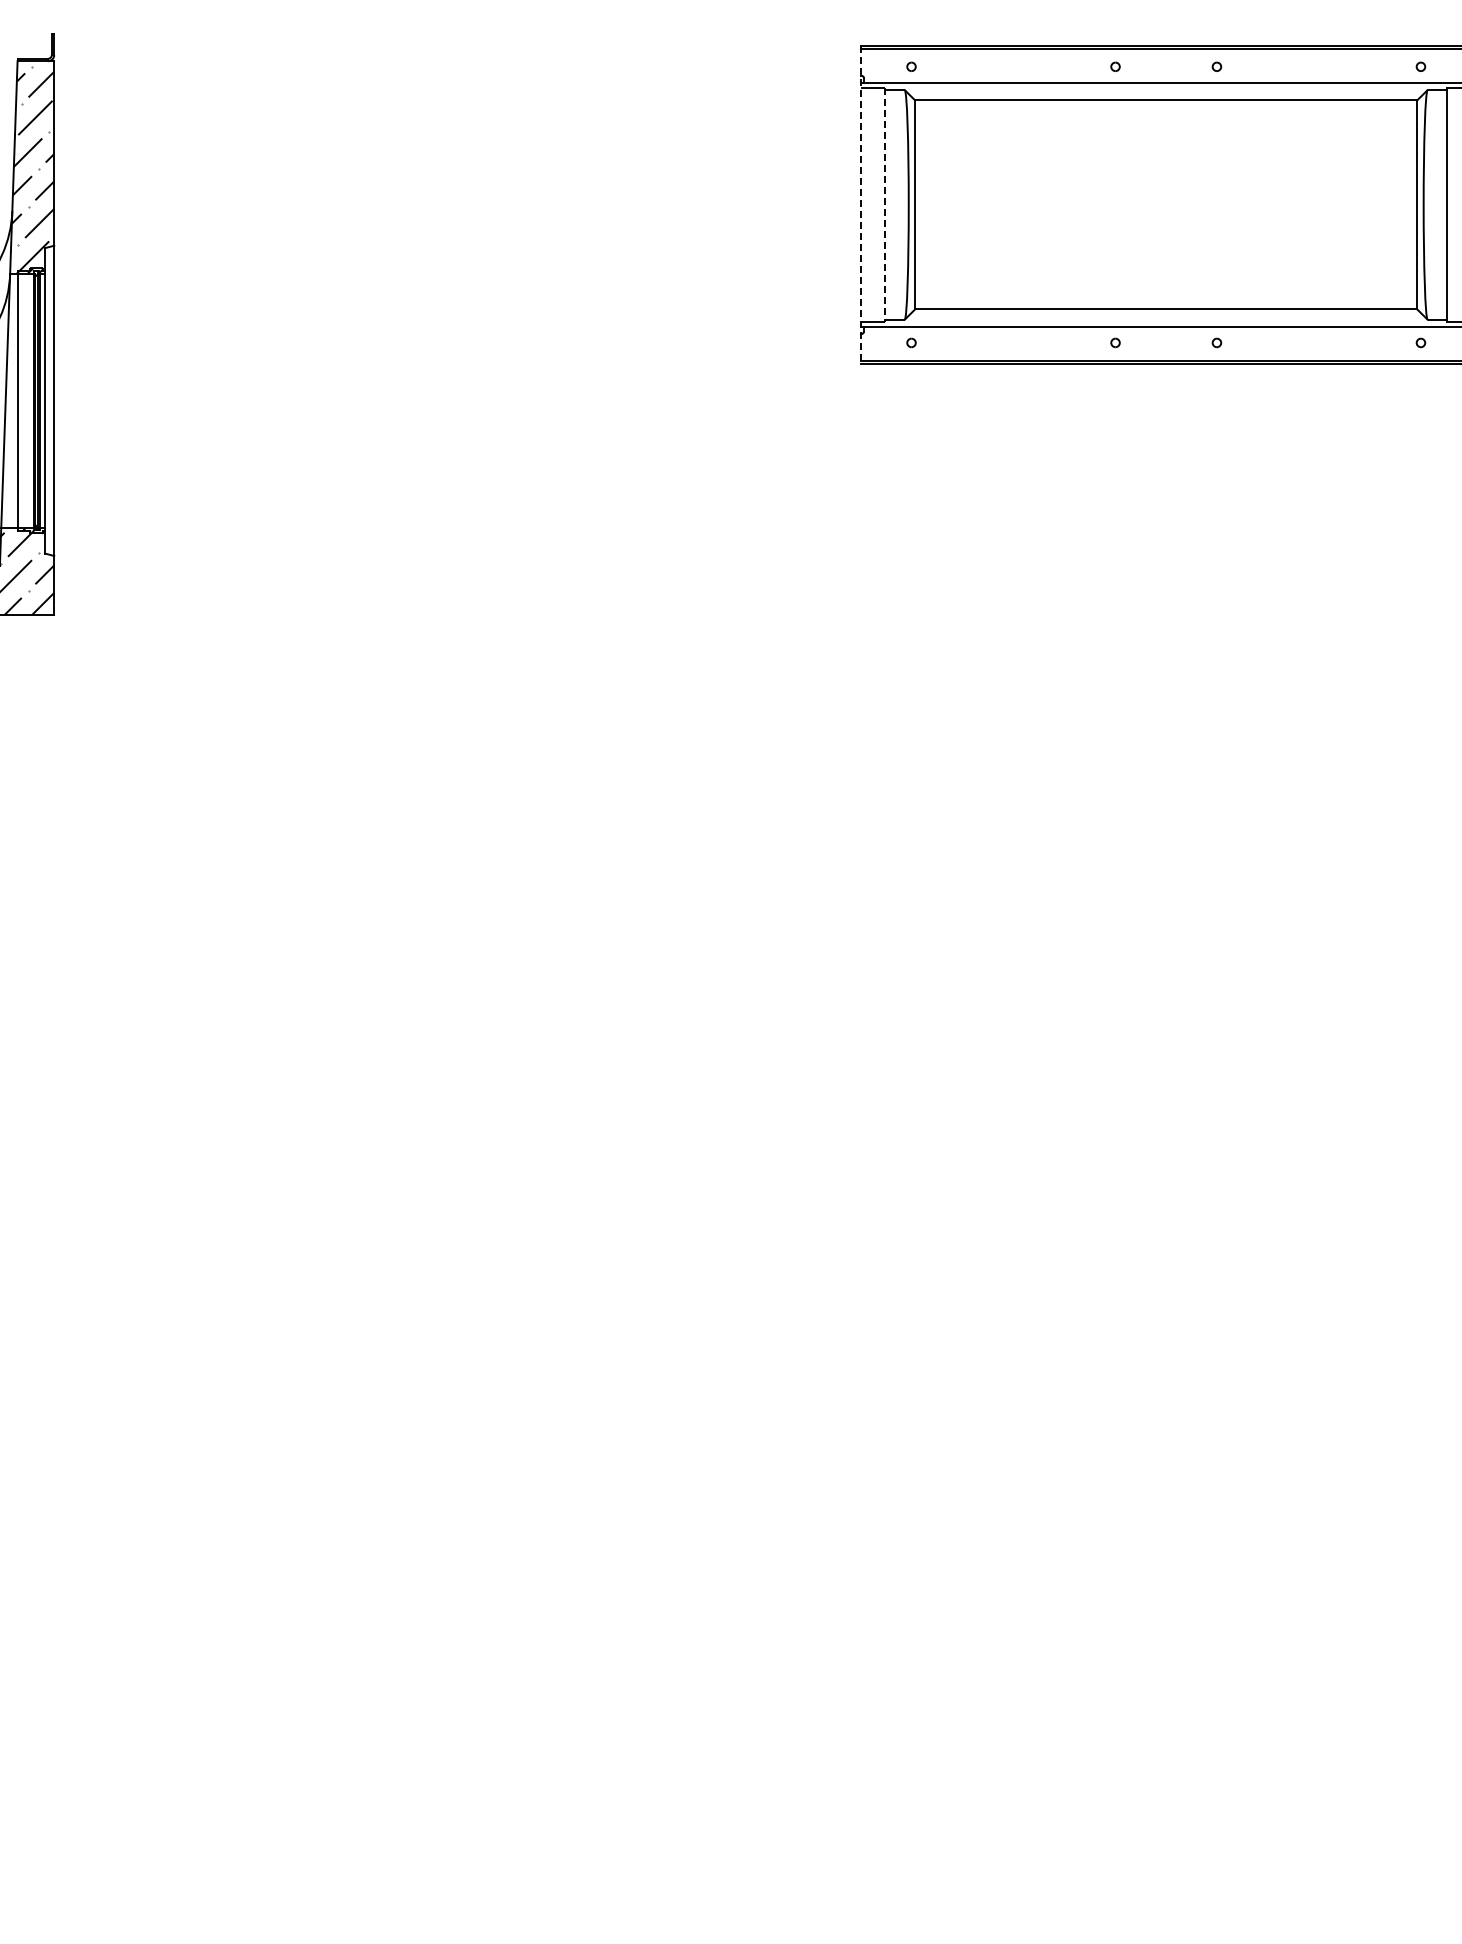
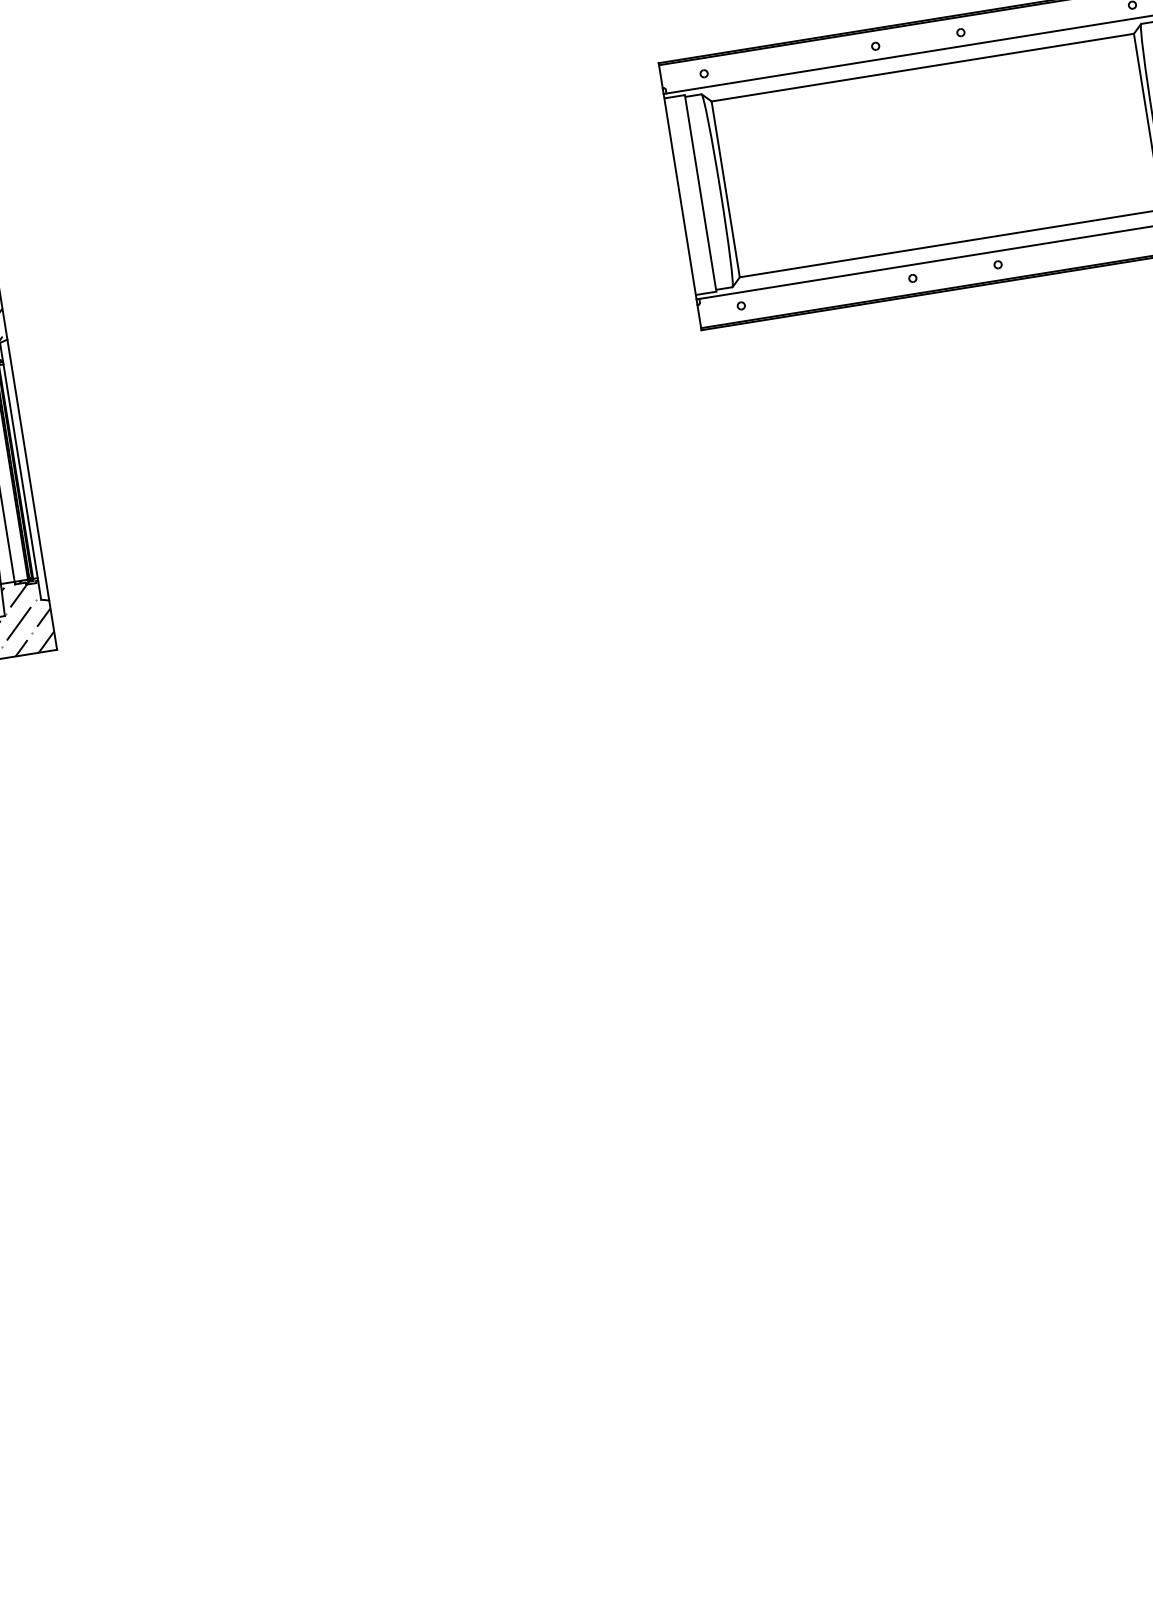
line: (860, 204) -> (679, 196), dashed -> solid
line: (885, 204) -> (700, 193), dashed -> solid

